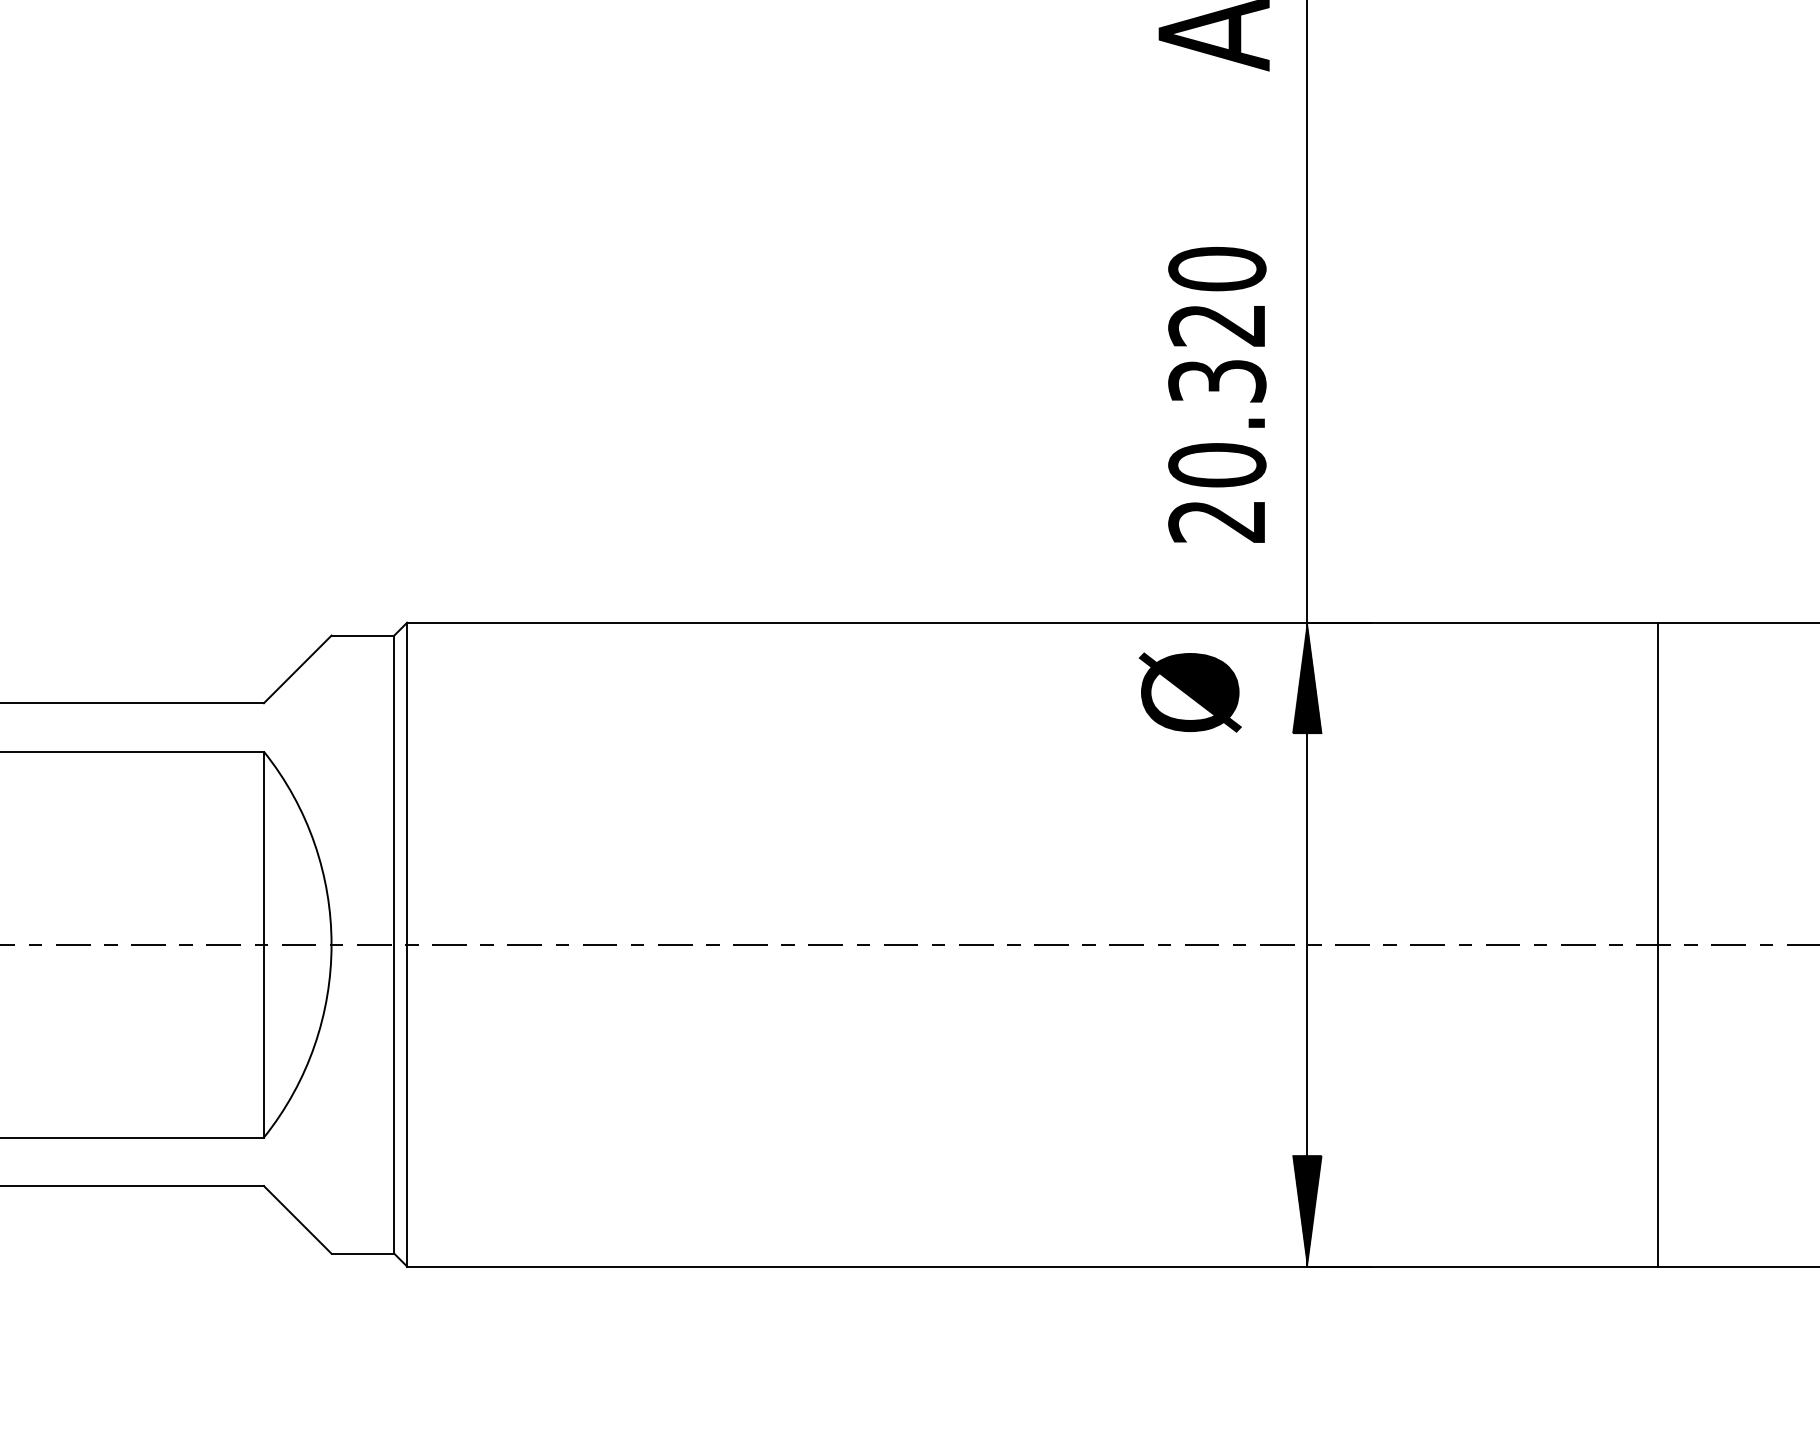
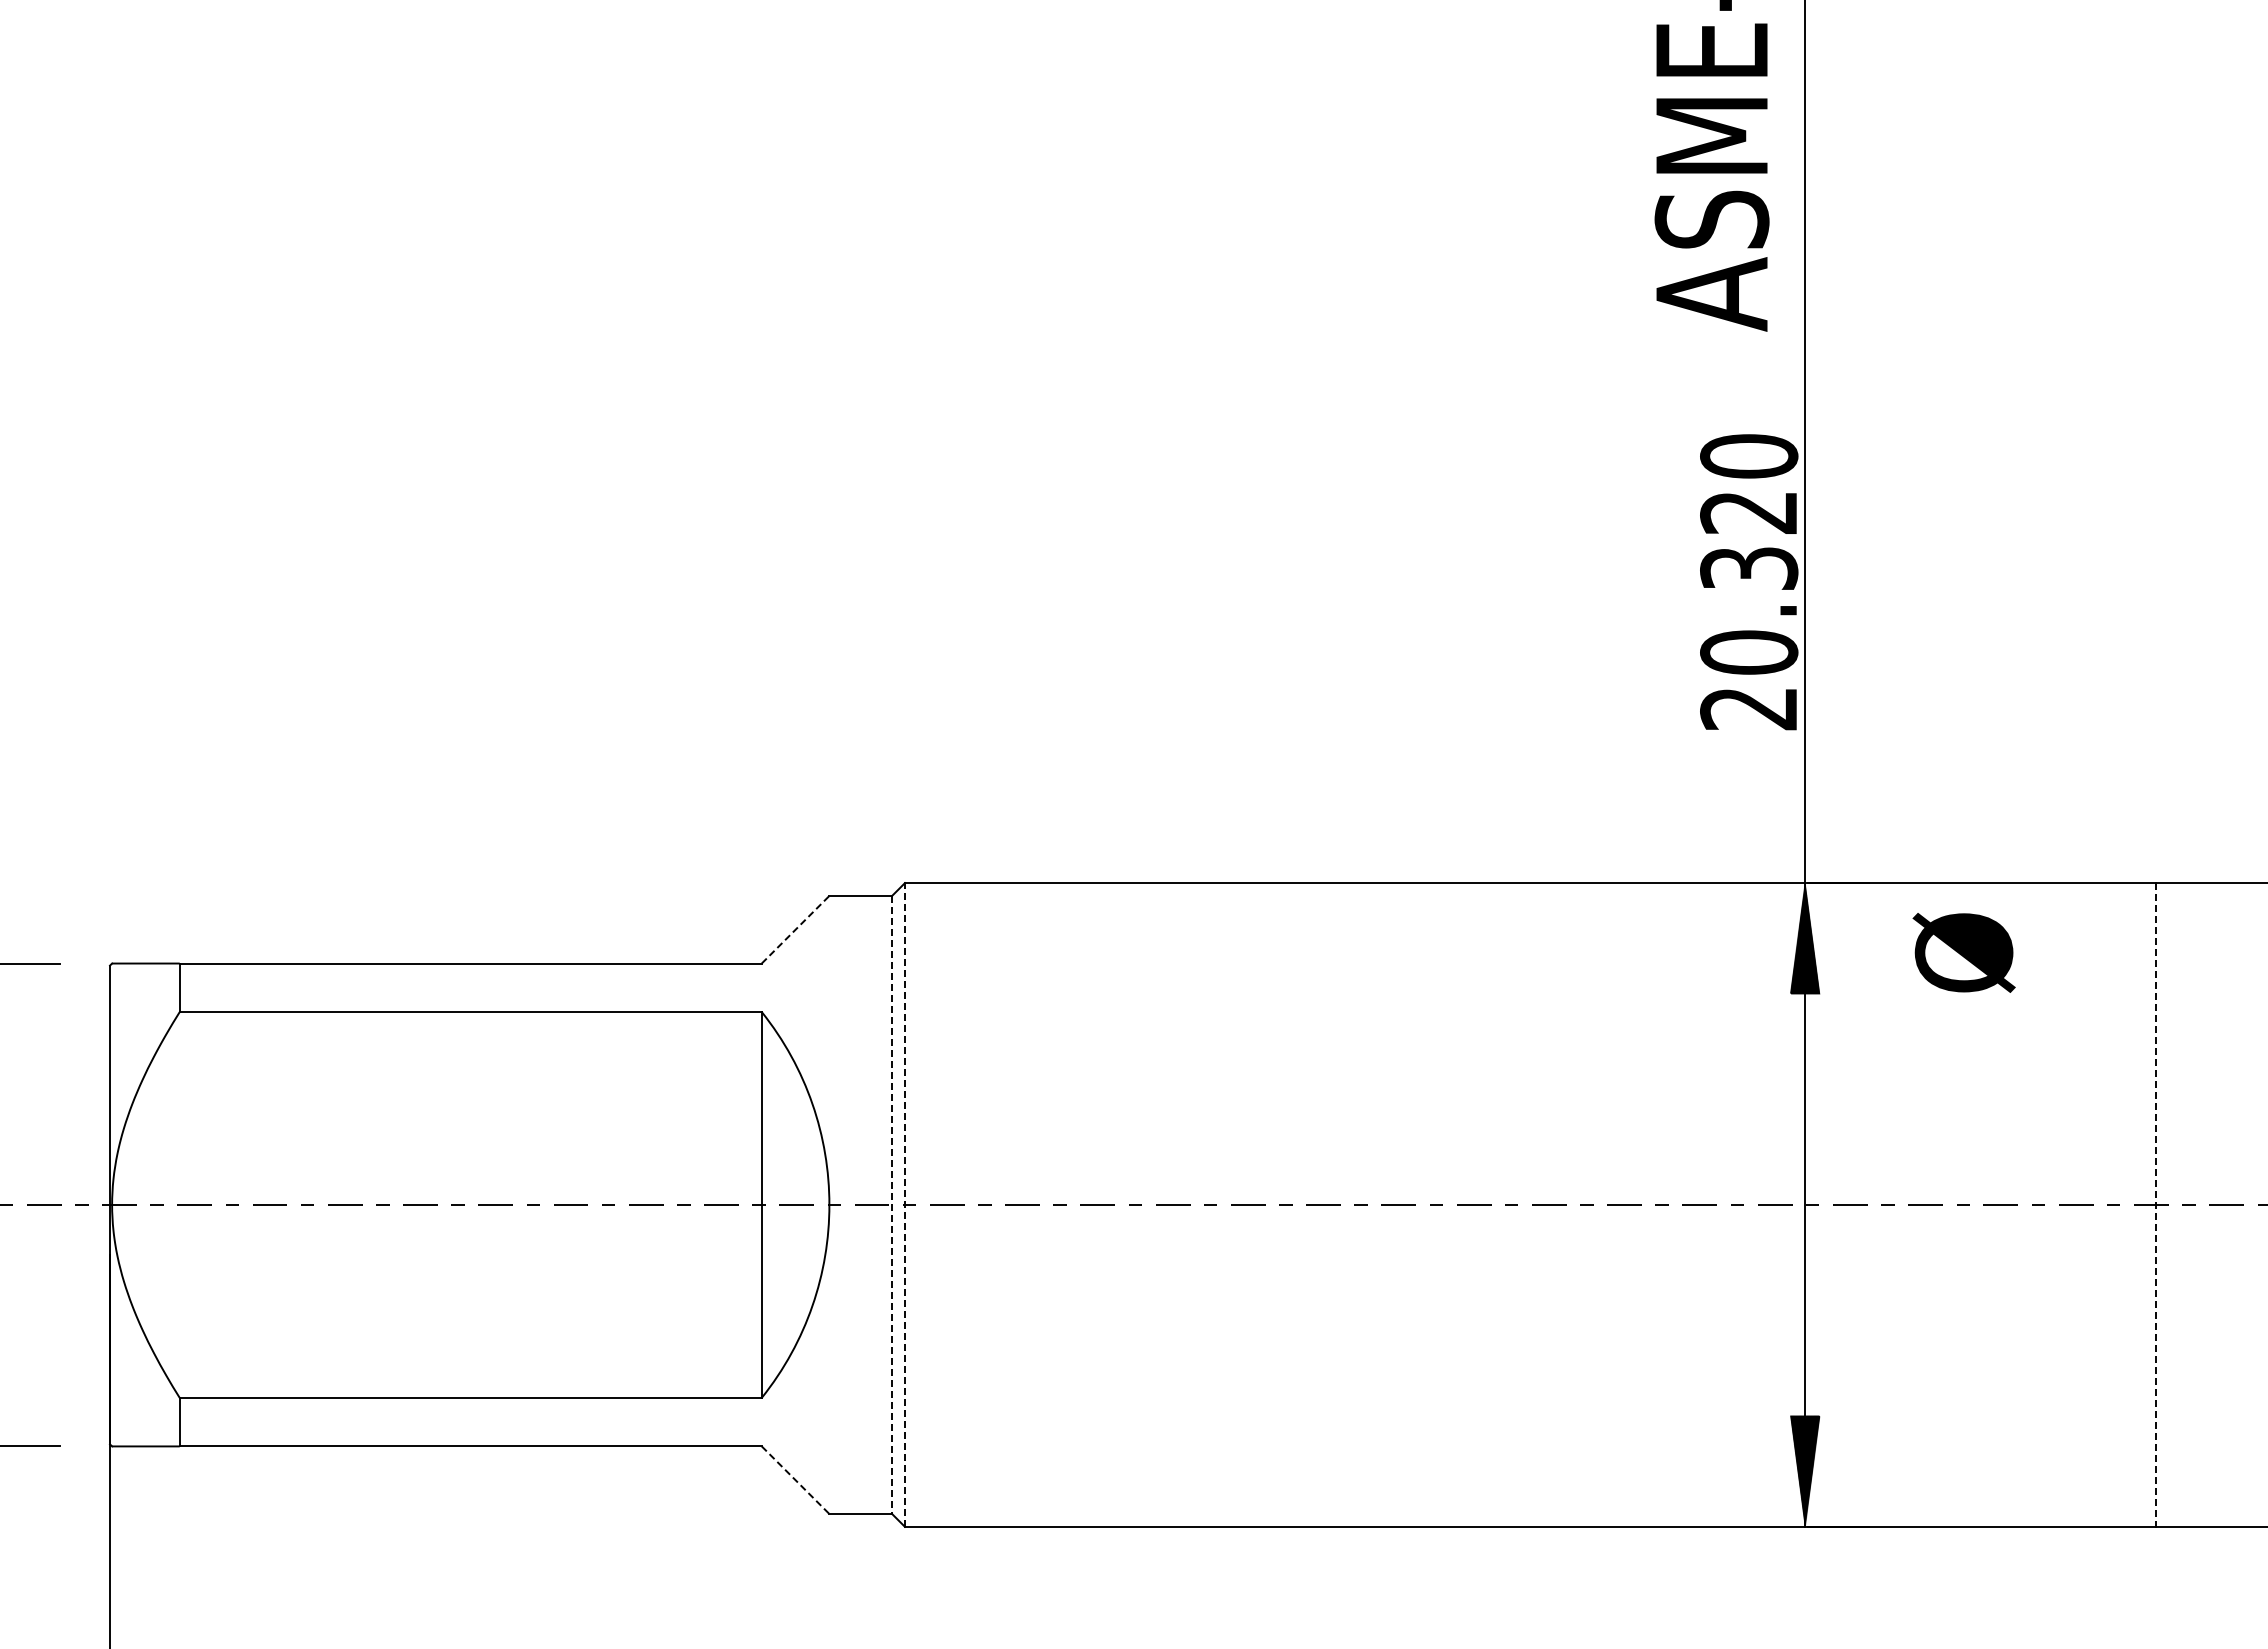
text: (1217, 395) -> (1749, 582), moved
line: (297, 669) -> (795, 929), solid -> dashed
text: (1189, 692) -> (1963, 952), moved
line: (407, 944) -> (905, 1204), solid -> dashed
line: (1657, 944) -> (2155, 1204), solid -> dashed
line: (394, 945) -> (892, 1205), solid -> dashed
line: (297, 1220) -> (795, 1480), solid -> dashed

